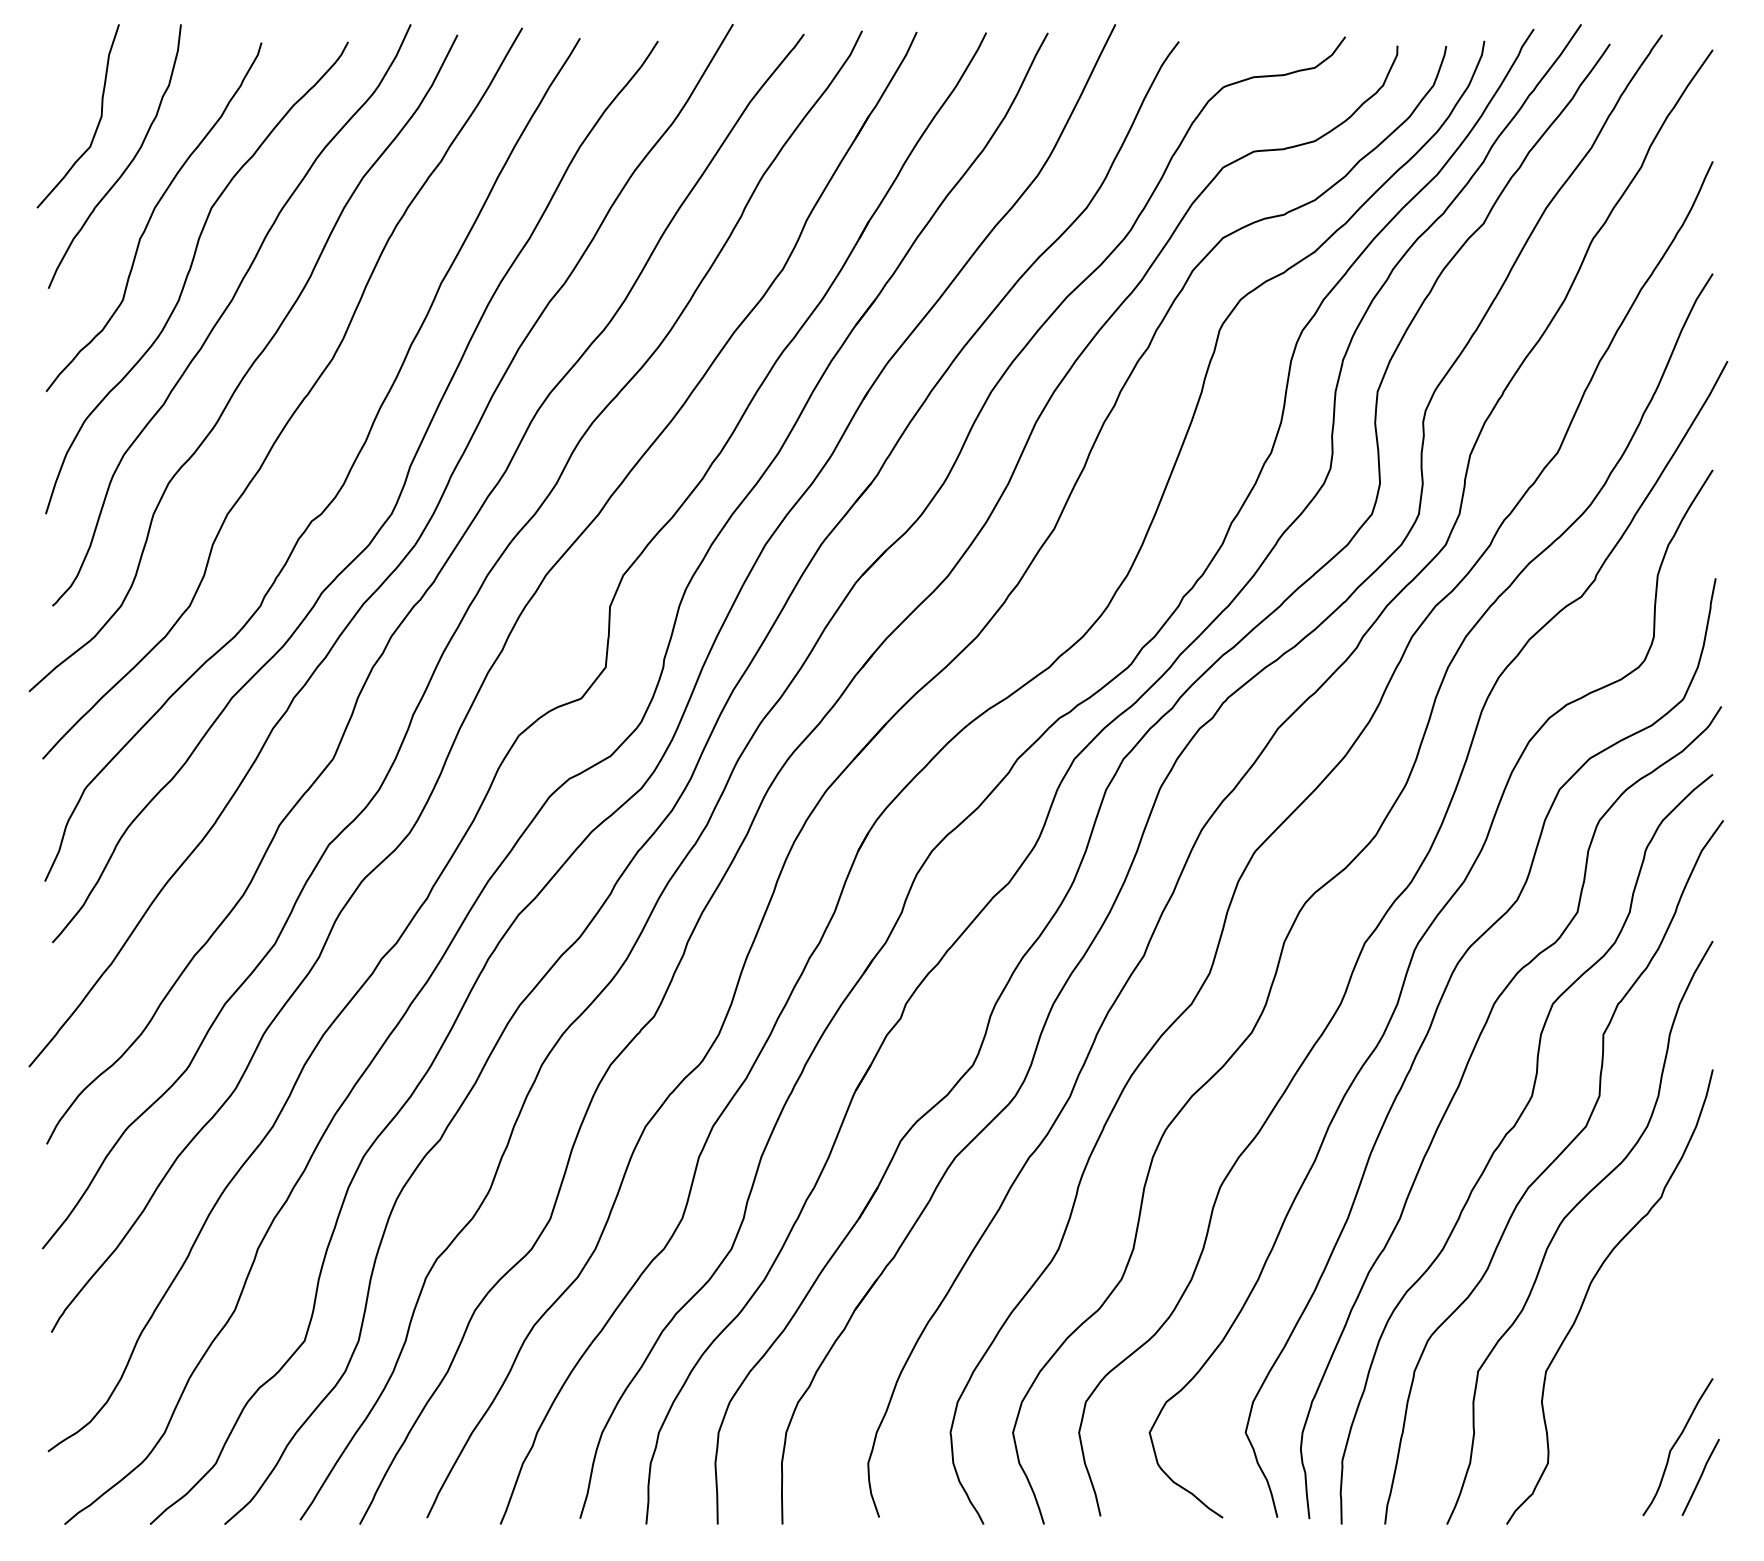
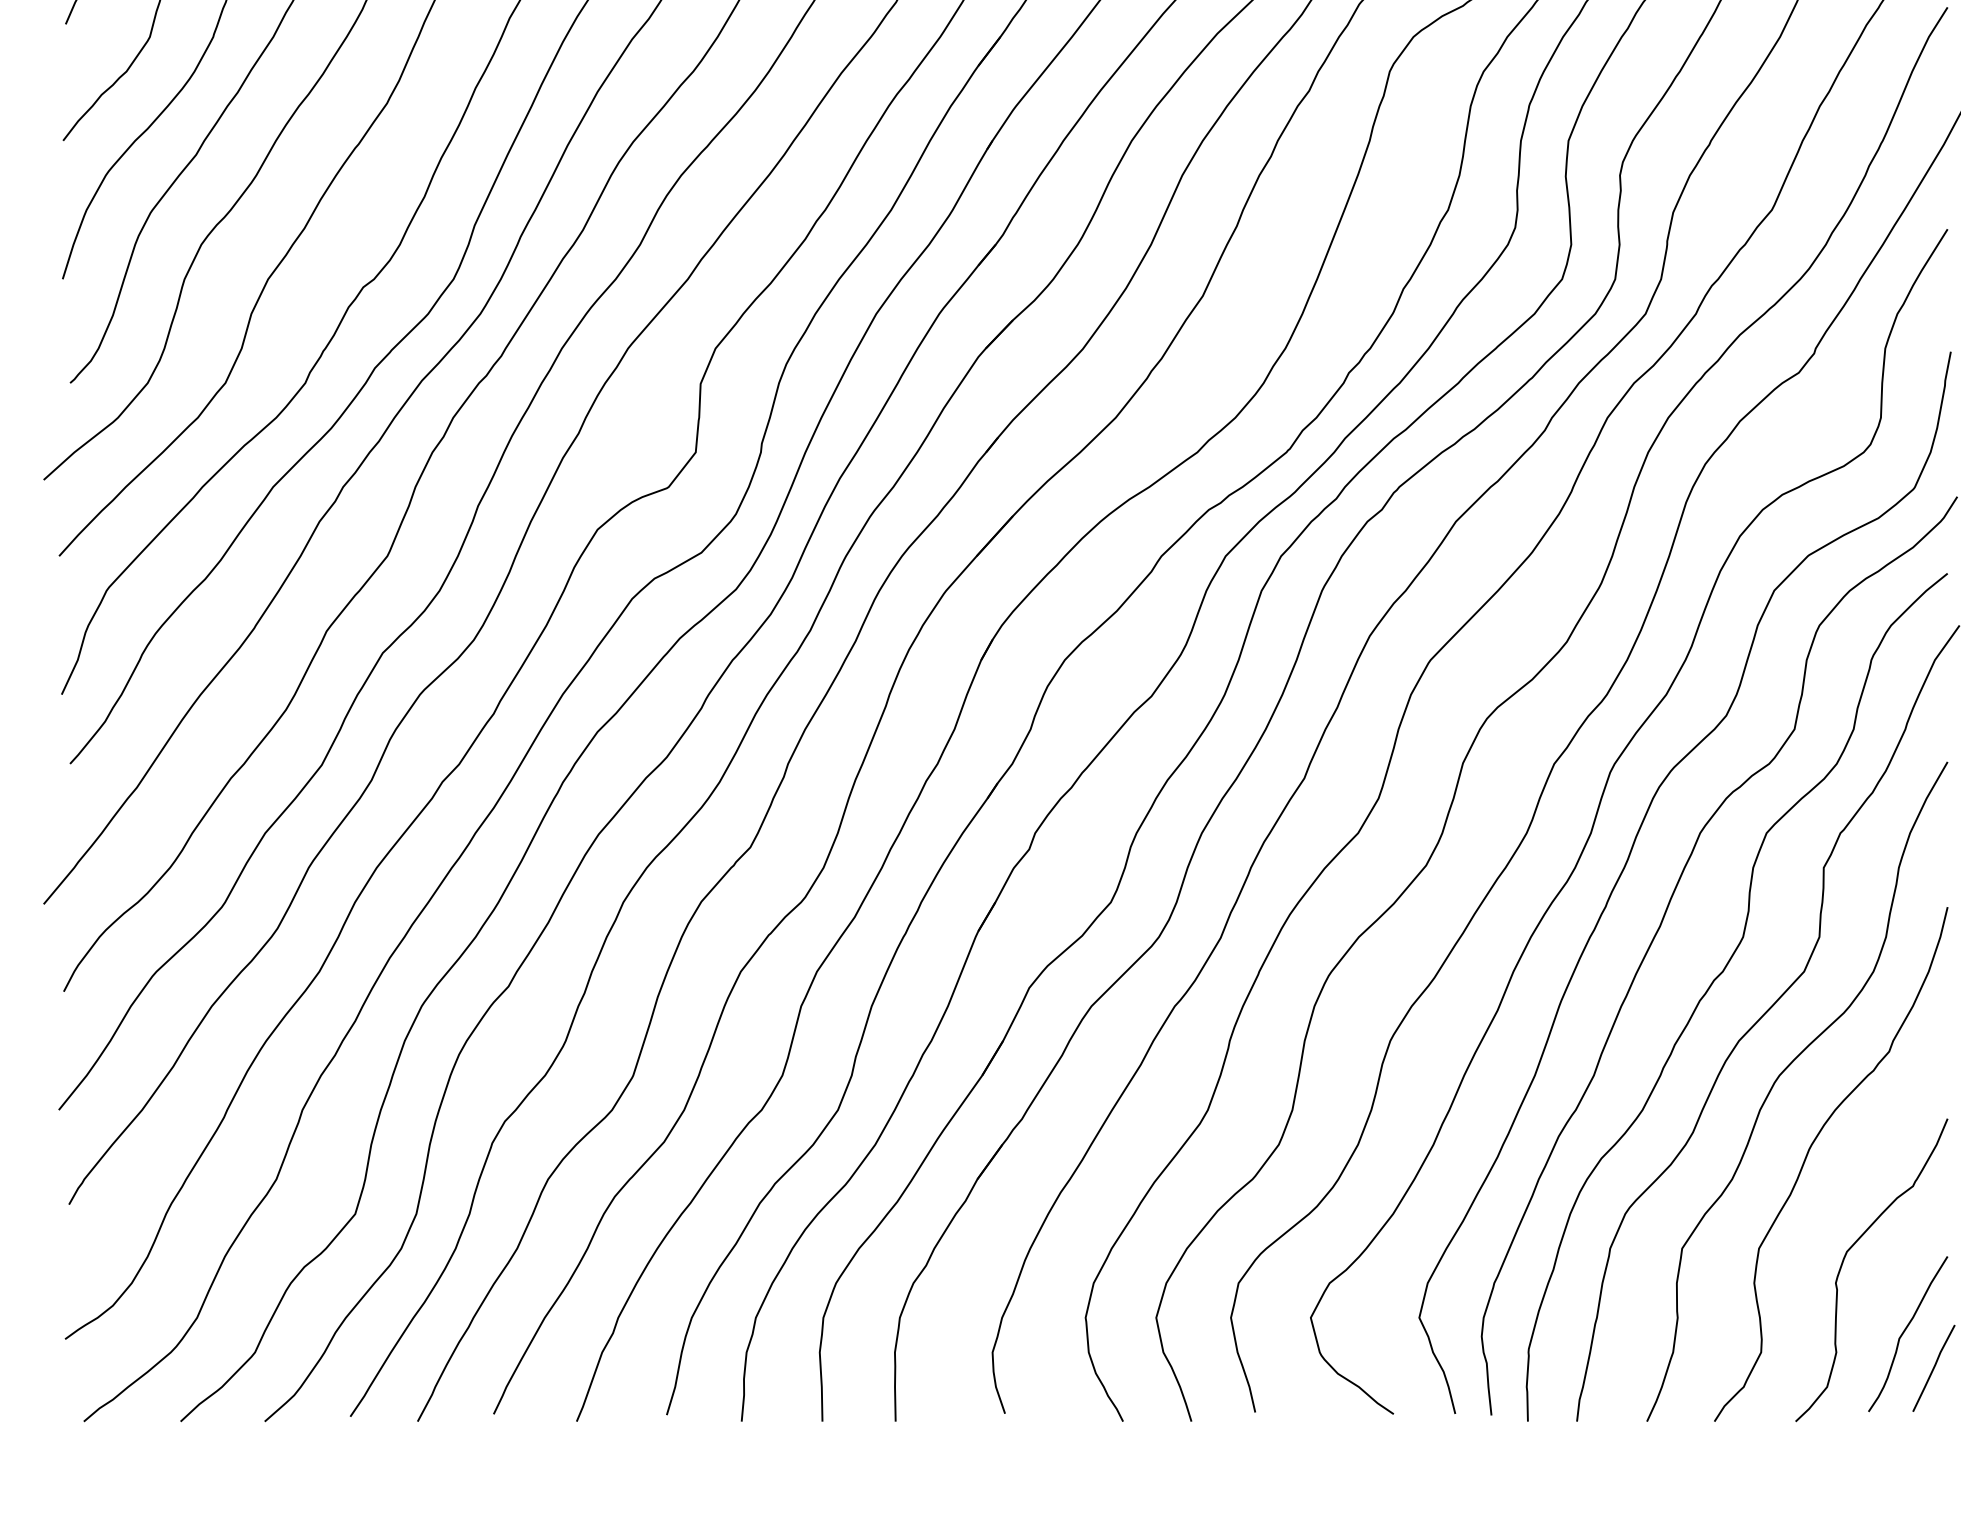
curve: (1622, 1380) -> (1845, 1258), added

